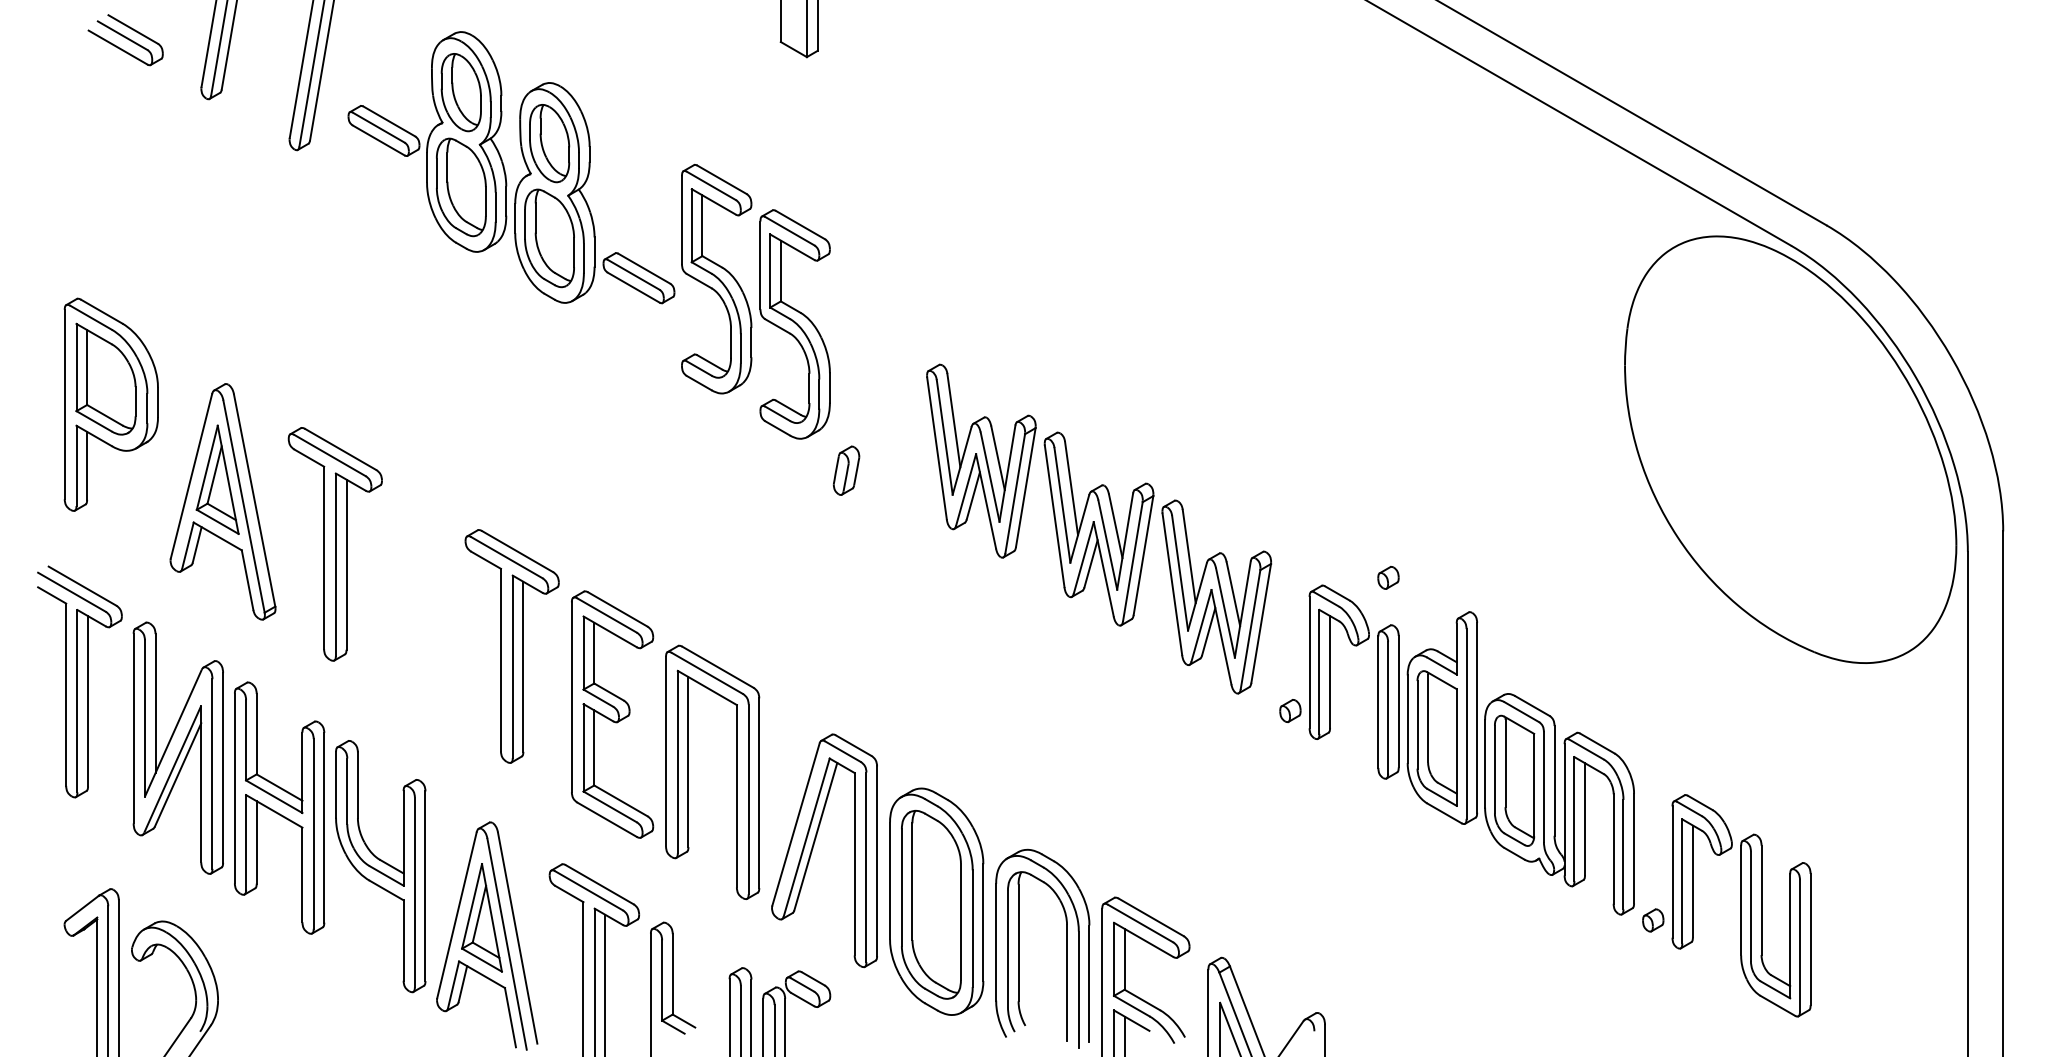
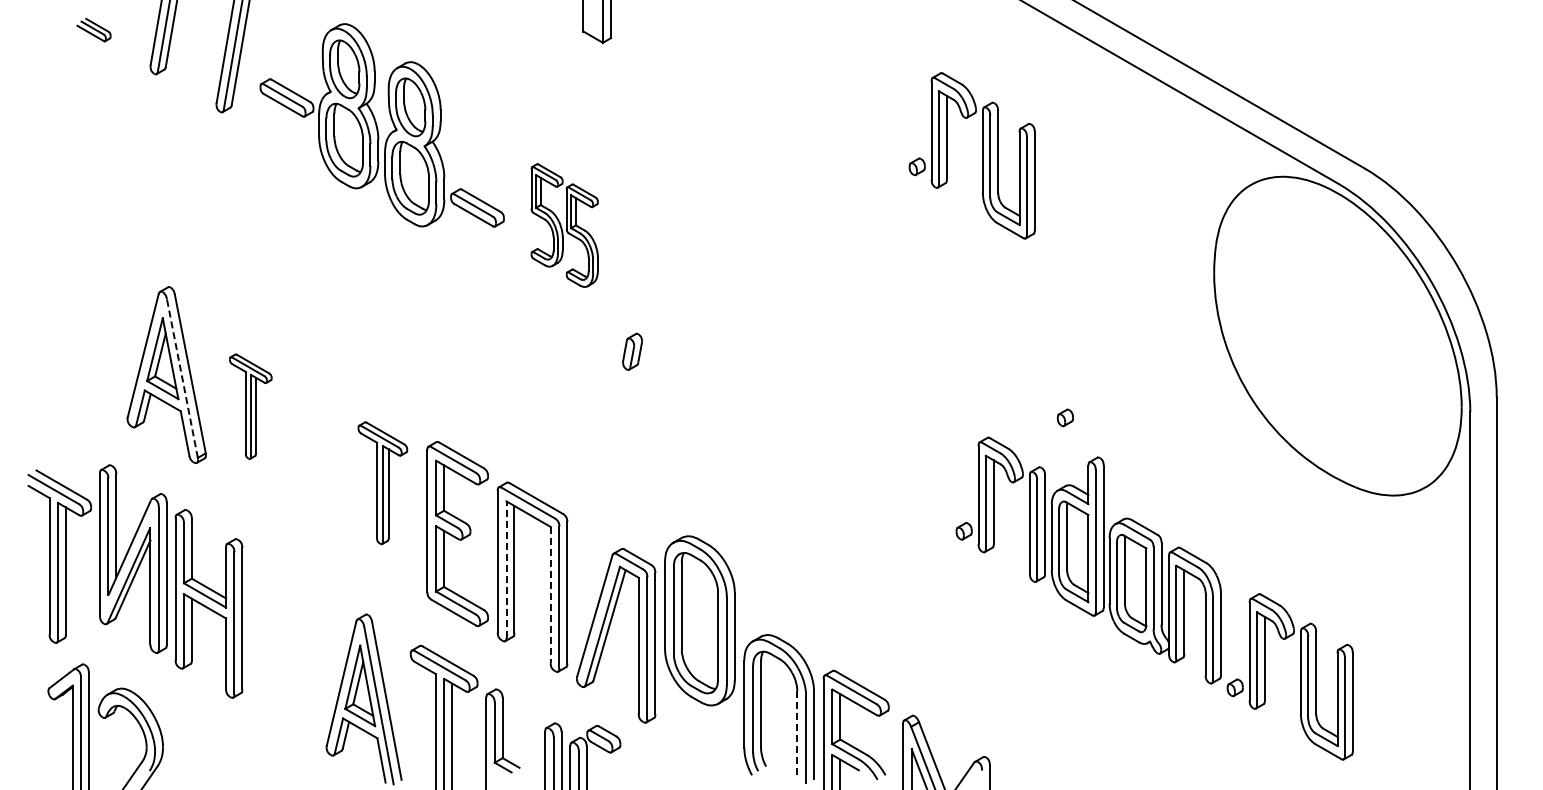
part: (124, 39) -> (93, 29), size x0.6
part: (1314, 207) -> (982, 155), added
part: (755, 301) -> (564, 225), size x0.6
part: (110, 404) -> (82, 302), removed
line: (244, 506) -> (182, 378), solid -> dashed
part: (1098, 529) -> (820, 395), removed
part: (335, 543) -> (250, 406), size x0.6
part: (1387, 577) -> (1064, 417), moved
part: (511, 646) -> (382, 483), size x0.7
part: (79, 681) -> (59, 556), moved
line: (677, 762) -> (506, 569), solid -> dashed
line: (736, 796) -> (550, 595), solid -> dashed
part: (380, 866) -> (284, 647), removed
part: (936, 901) -> (699, 620), moved
line: (1067, 982) -> (797, 734), solid -> dashed

